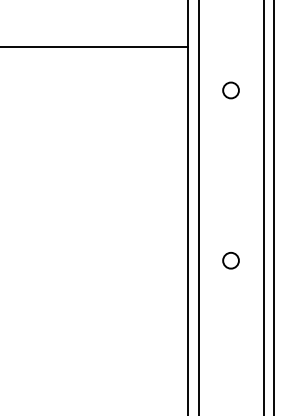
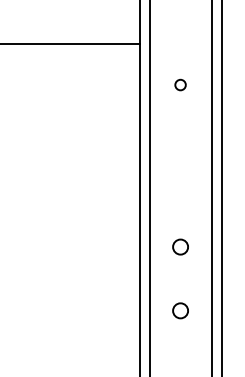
circle: (230, 90) -> (180, 85), size x0.7
circle: (230, 327) -> (180, 310), added

